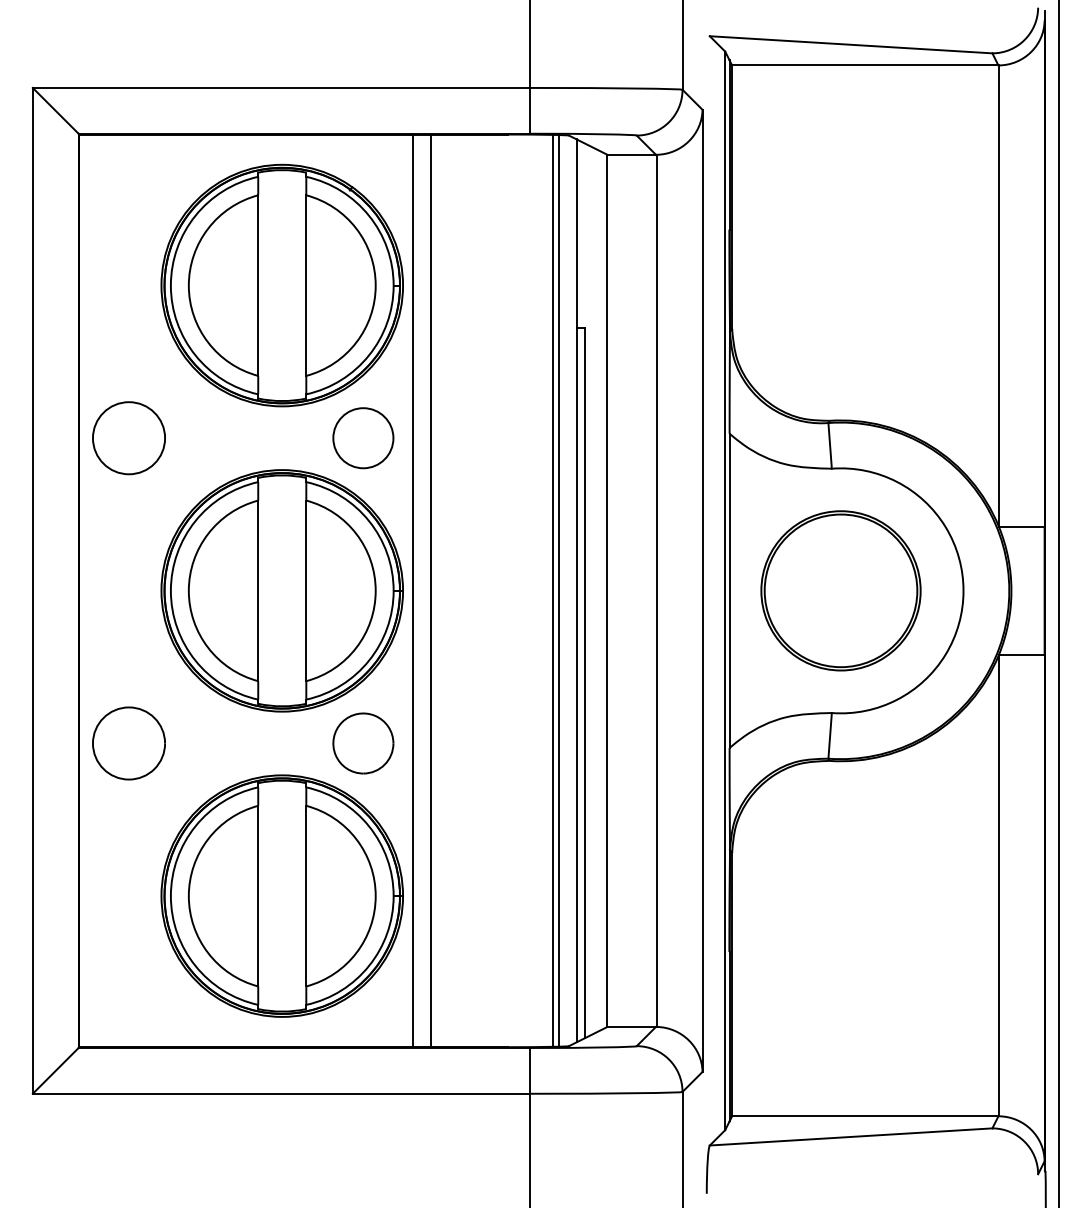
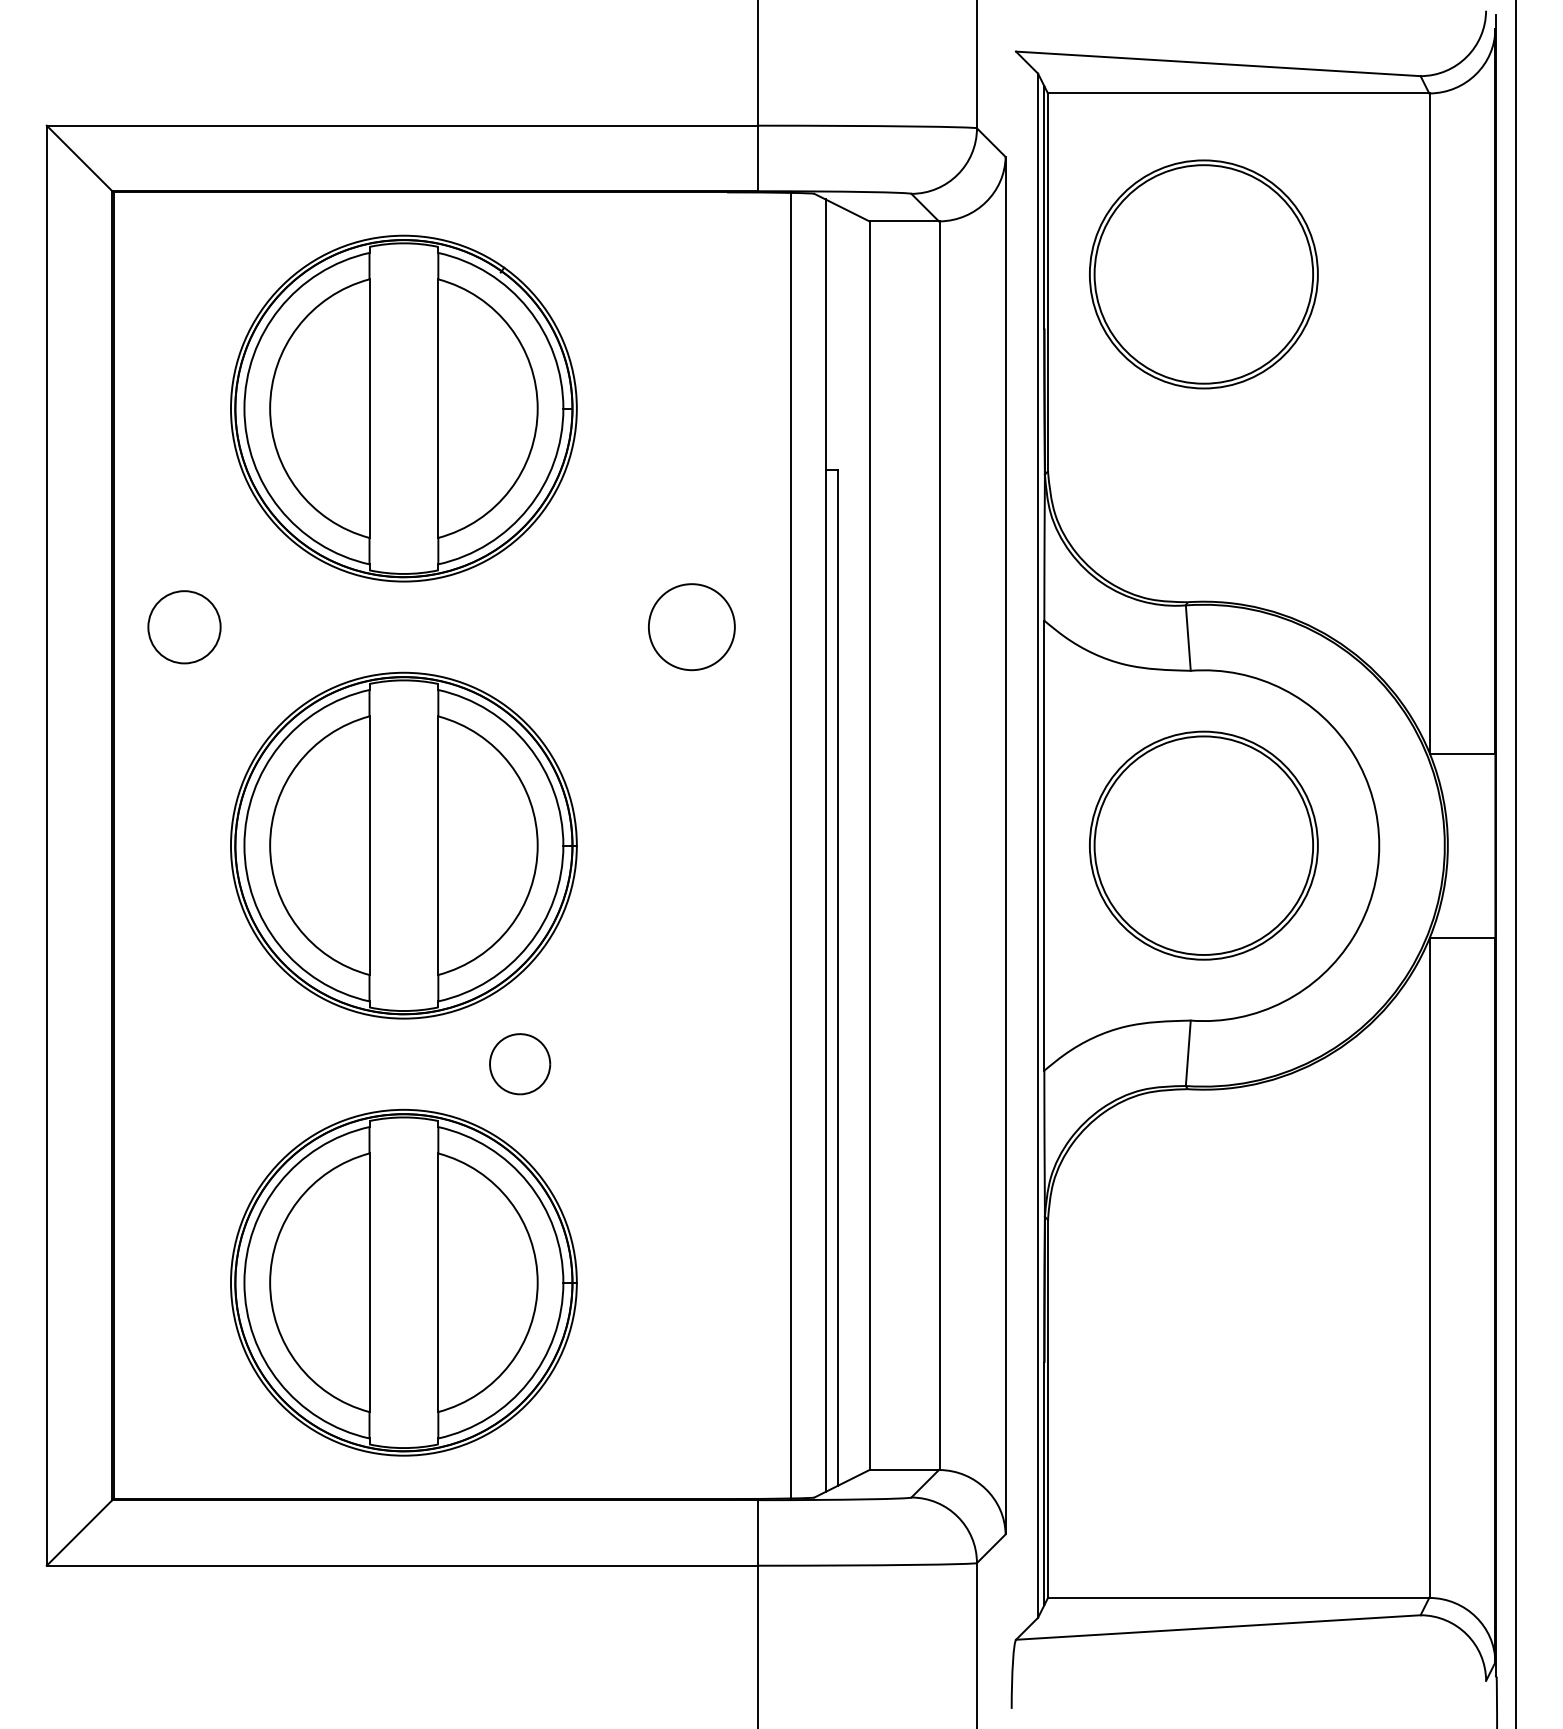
part: (840, 191) -> (1203, 273), added
circle: (128, 438) -> (183, 627), size x0.7
circle: (363, 438) -> (692, 627), moved
line: (413, 590) -> (591, 845), removed
line: (430, 590) -> (616, 845), removed
line: (558, 590) -> (799, 845), removed
part: (128, 743) -> (183, 1064), removed
part: (363, 743) -> (520, 1064), size x0.7

